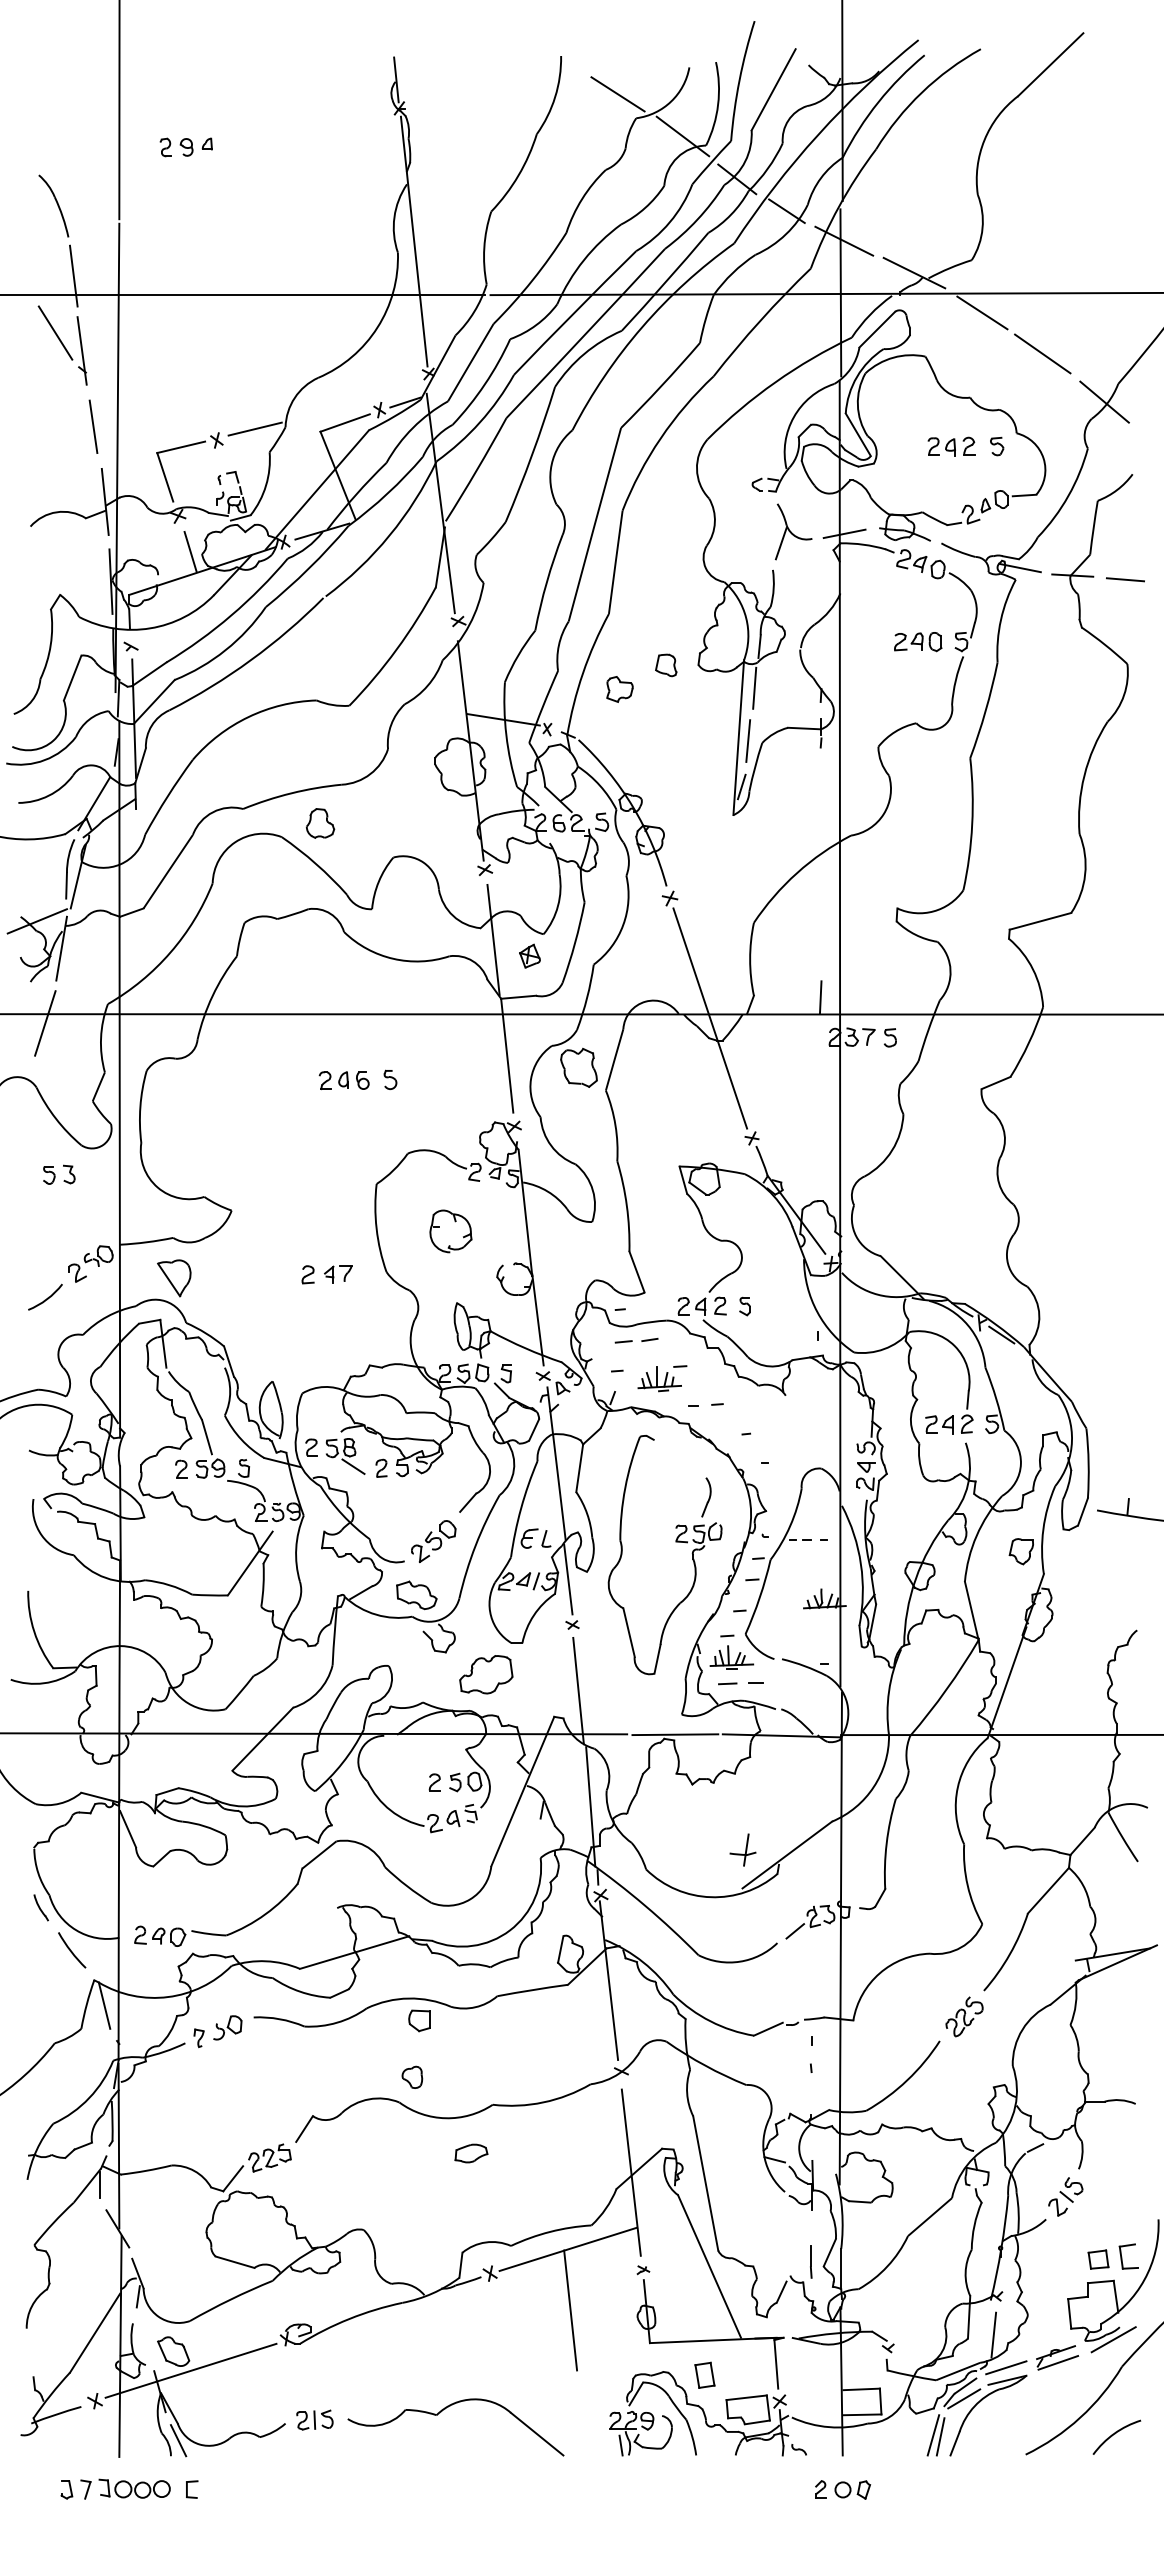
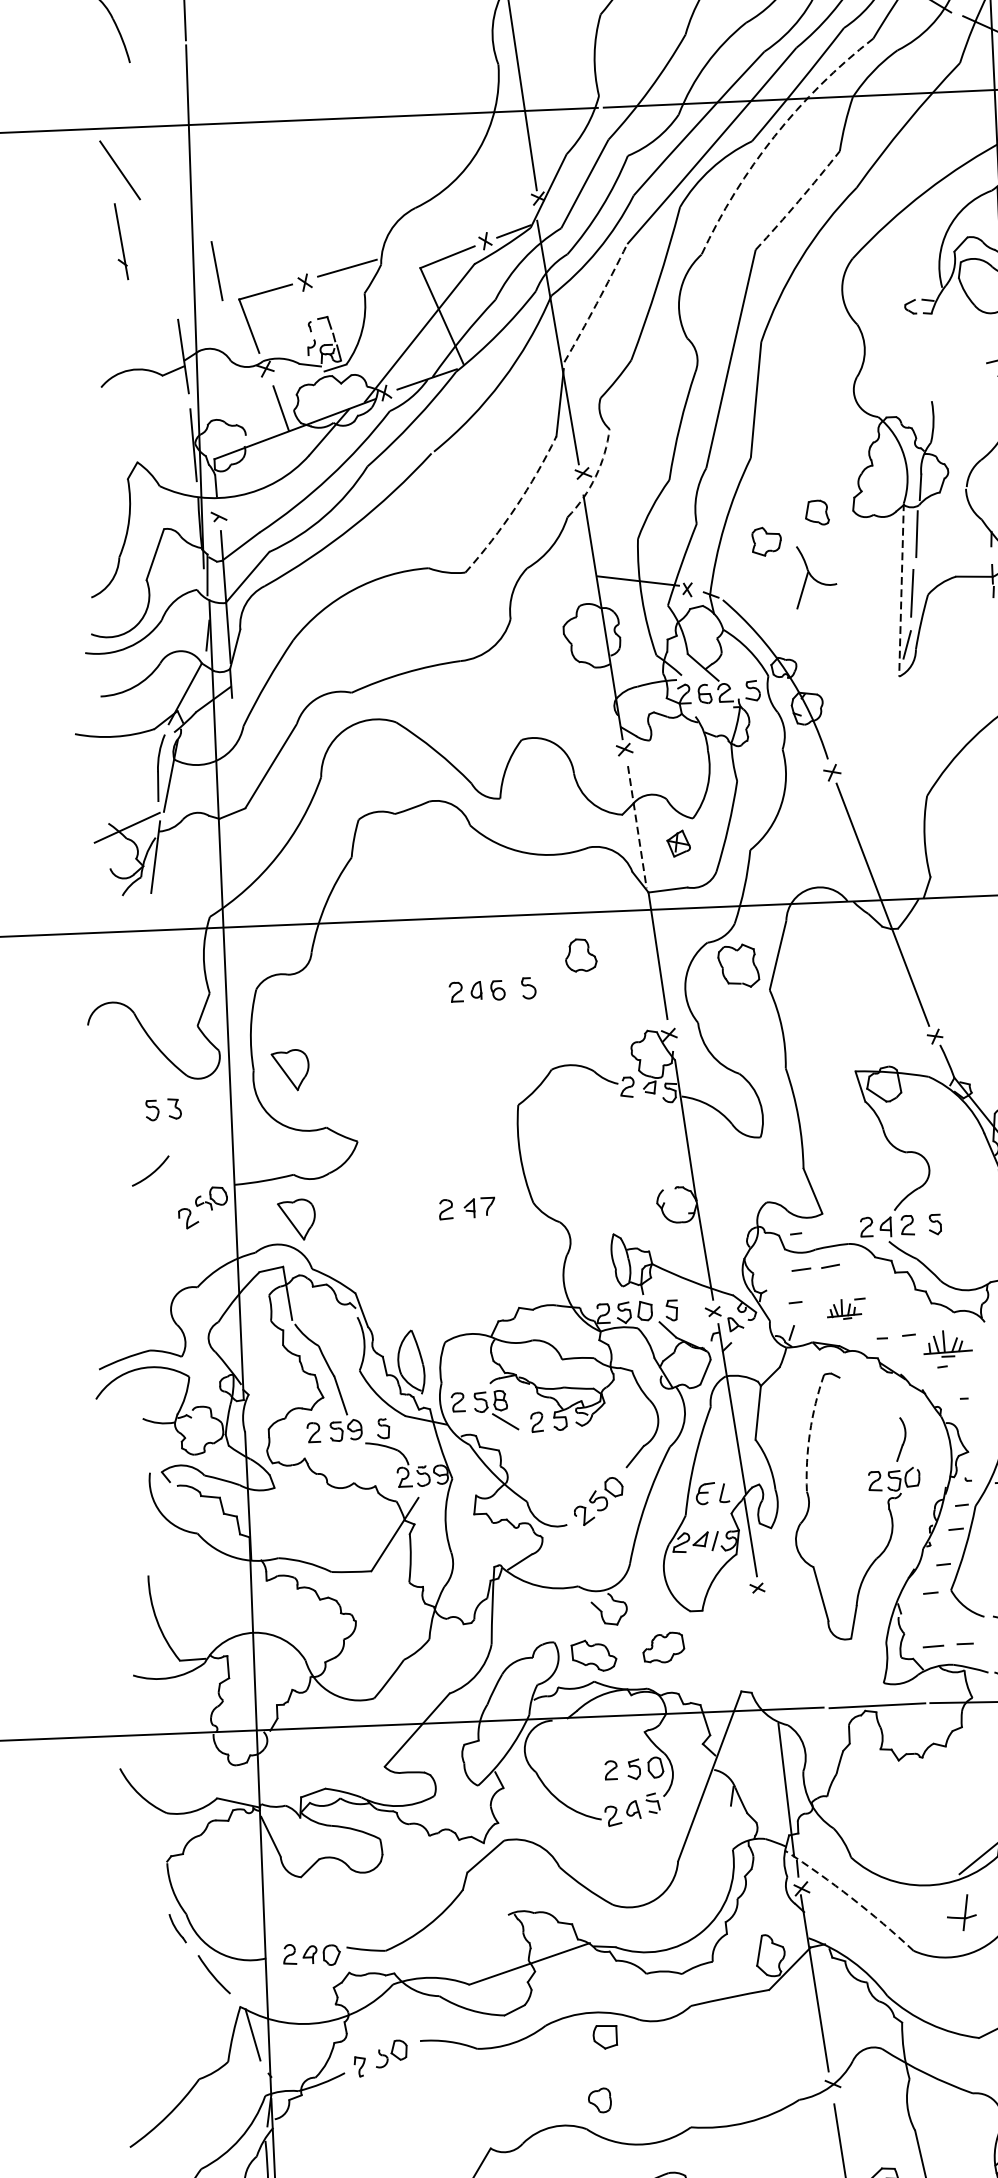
line: (73, 275) -> (137, 105), removed
arc: (642, 327) -> (774, 136), solid -> dashed
part: (81, 350) -> (120, 241), moved
arc: (661, 386) -> (798, 201), solid -> dashed
line: (93, 426) -> (217, 270), moved
arc: (476, 470) -> (596, 304), solid -> dashed
part: (793, 531) -> (815, 576), moved
arc: (469, 624) -> (595, 476), solid -> dashed
arc: (396, 649) -> (515, 507), solid -> dashed
line: (738, 737) -> (901, 589), solid -> dashed
part: (320, 823) -> (581, 955), moved
line: (493, 940) -> (637, 827), solid -> dashed
line: (45, 1023) -> (141, 941), removed
part: (174, 1144) -> (290, 1070), added
part: (455, 1222) -> (608, 1144), removed
arc: (47, 1297) -> (153, 1171), moved
part: (662, 1378) -> (846, 1308), size x0.7
arc: (625, 1487) -> (810, 1432), solid -> dashed
part: (416, 1595) -> (593, 1655), moved
part: (731, 1657) -> (947, 1343), moved
part: (486, 1674) -> (663, 1647), size x0.7
line: (578, 1690) -> (767, 1660), removed
part: (742, 1849) -> (961, 1912), moved
arc: (645, 1905) -> (852, 1897), solid -> dashed

